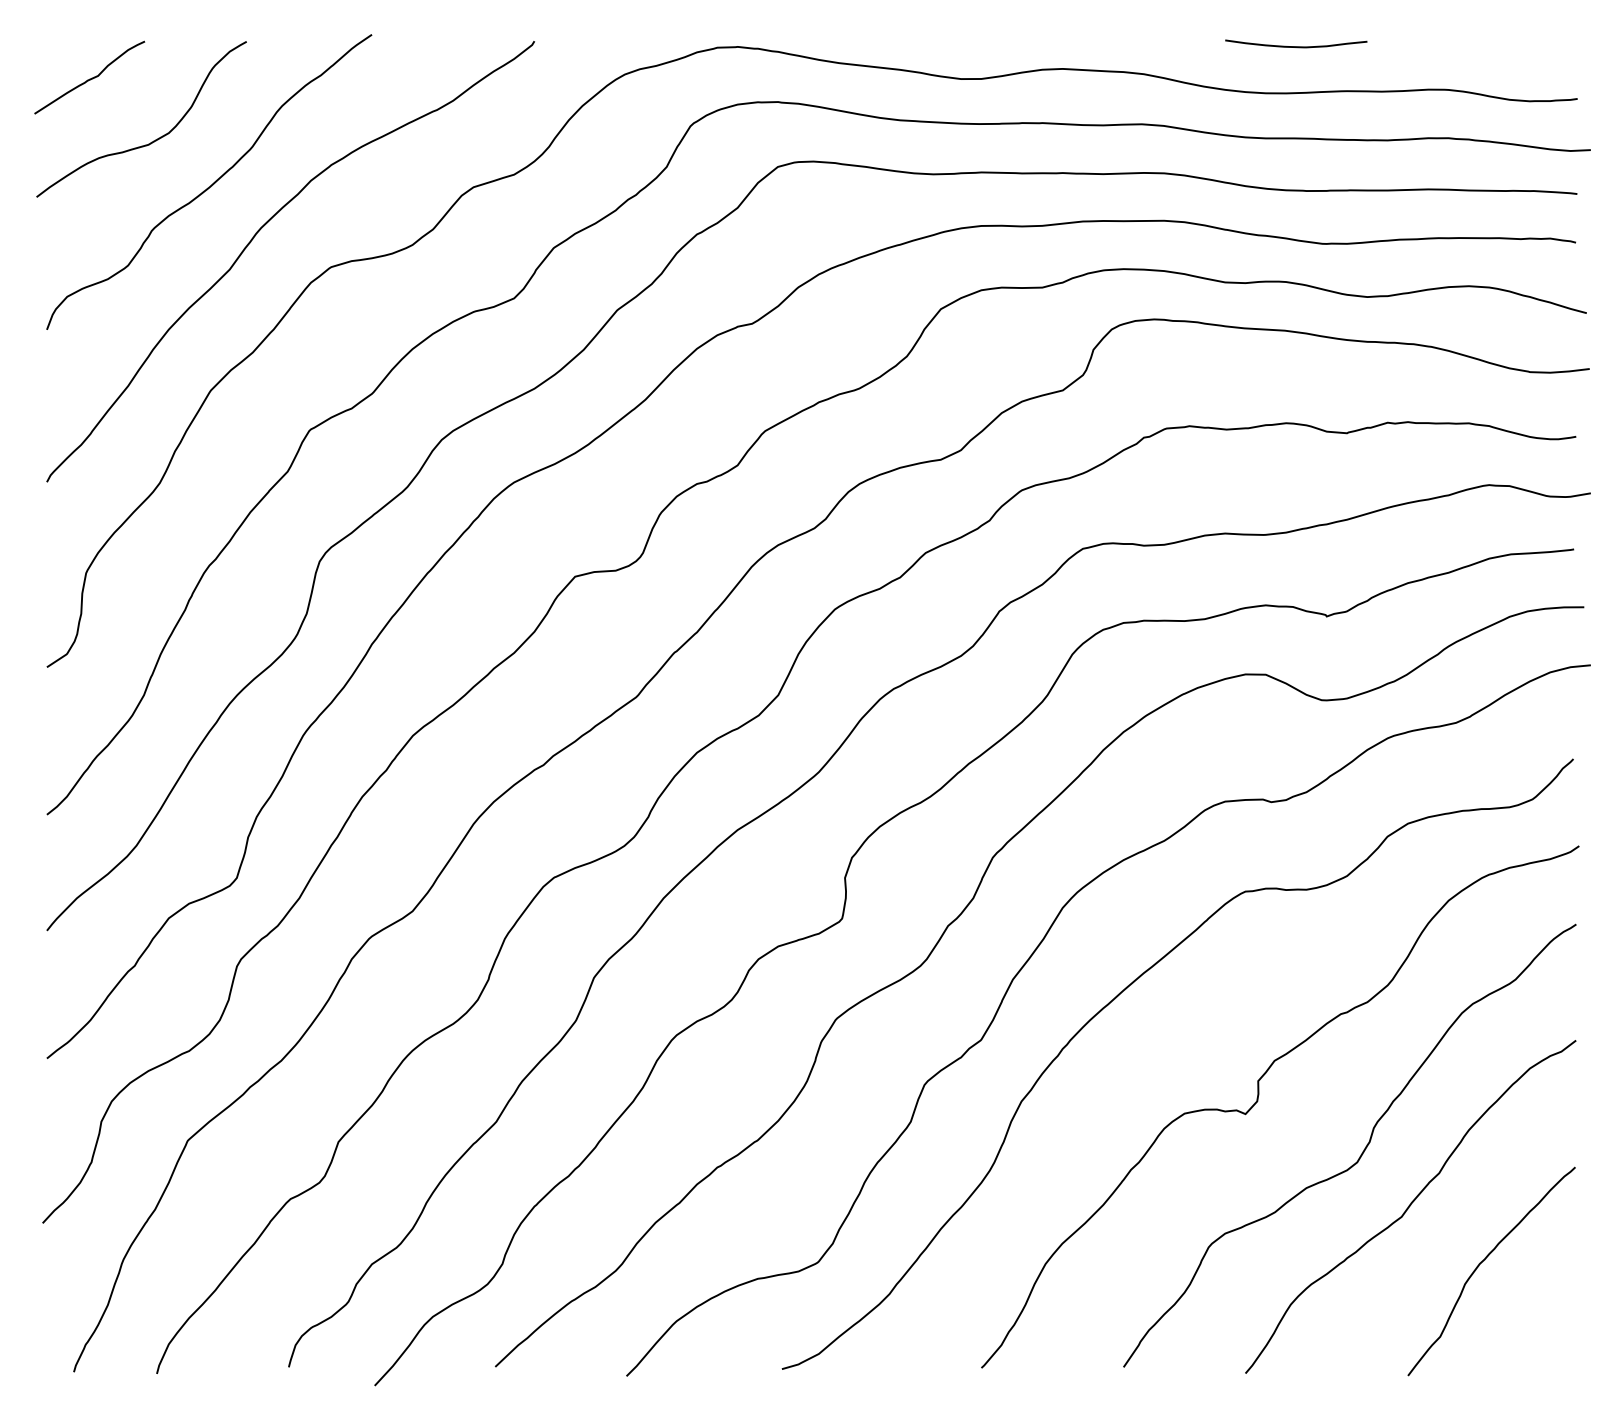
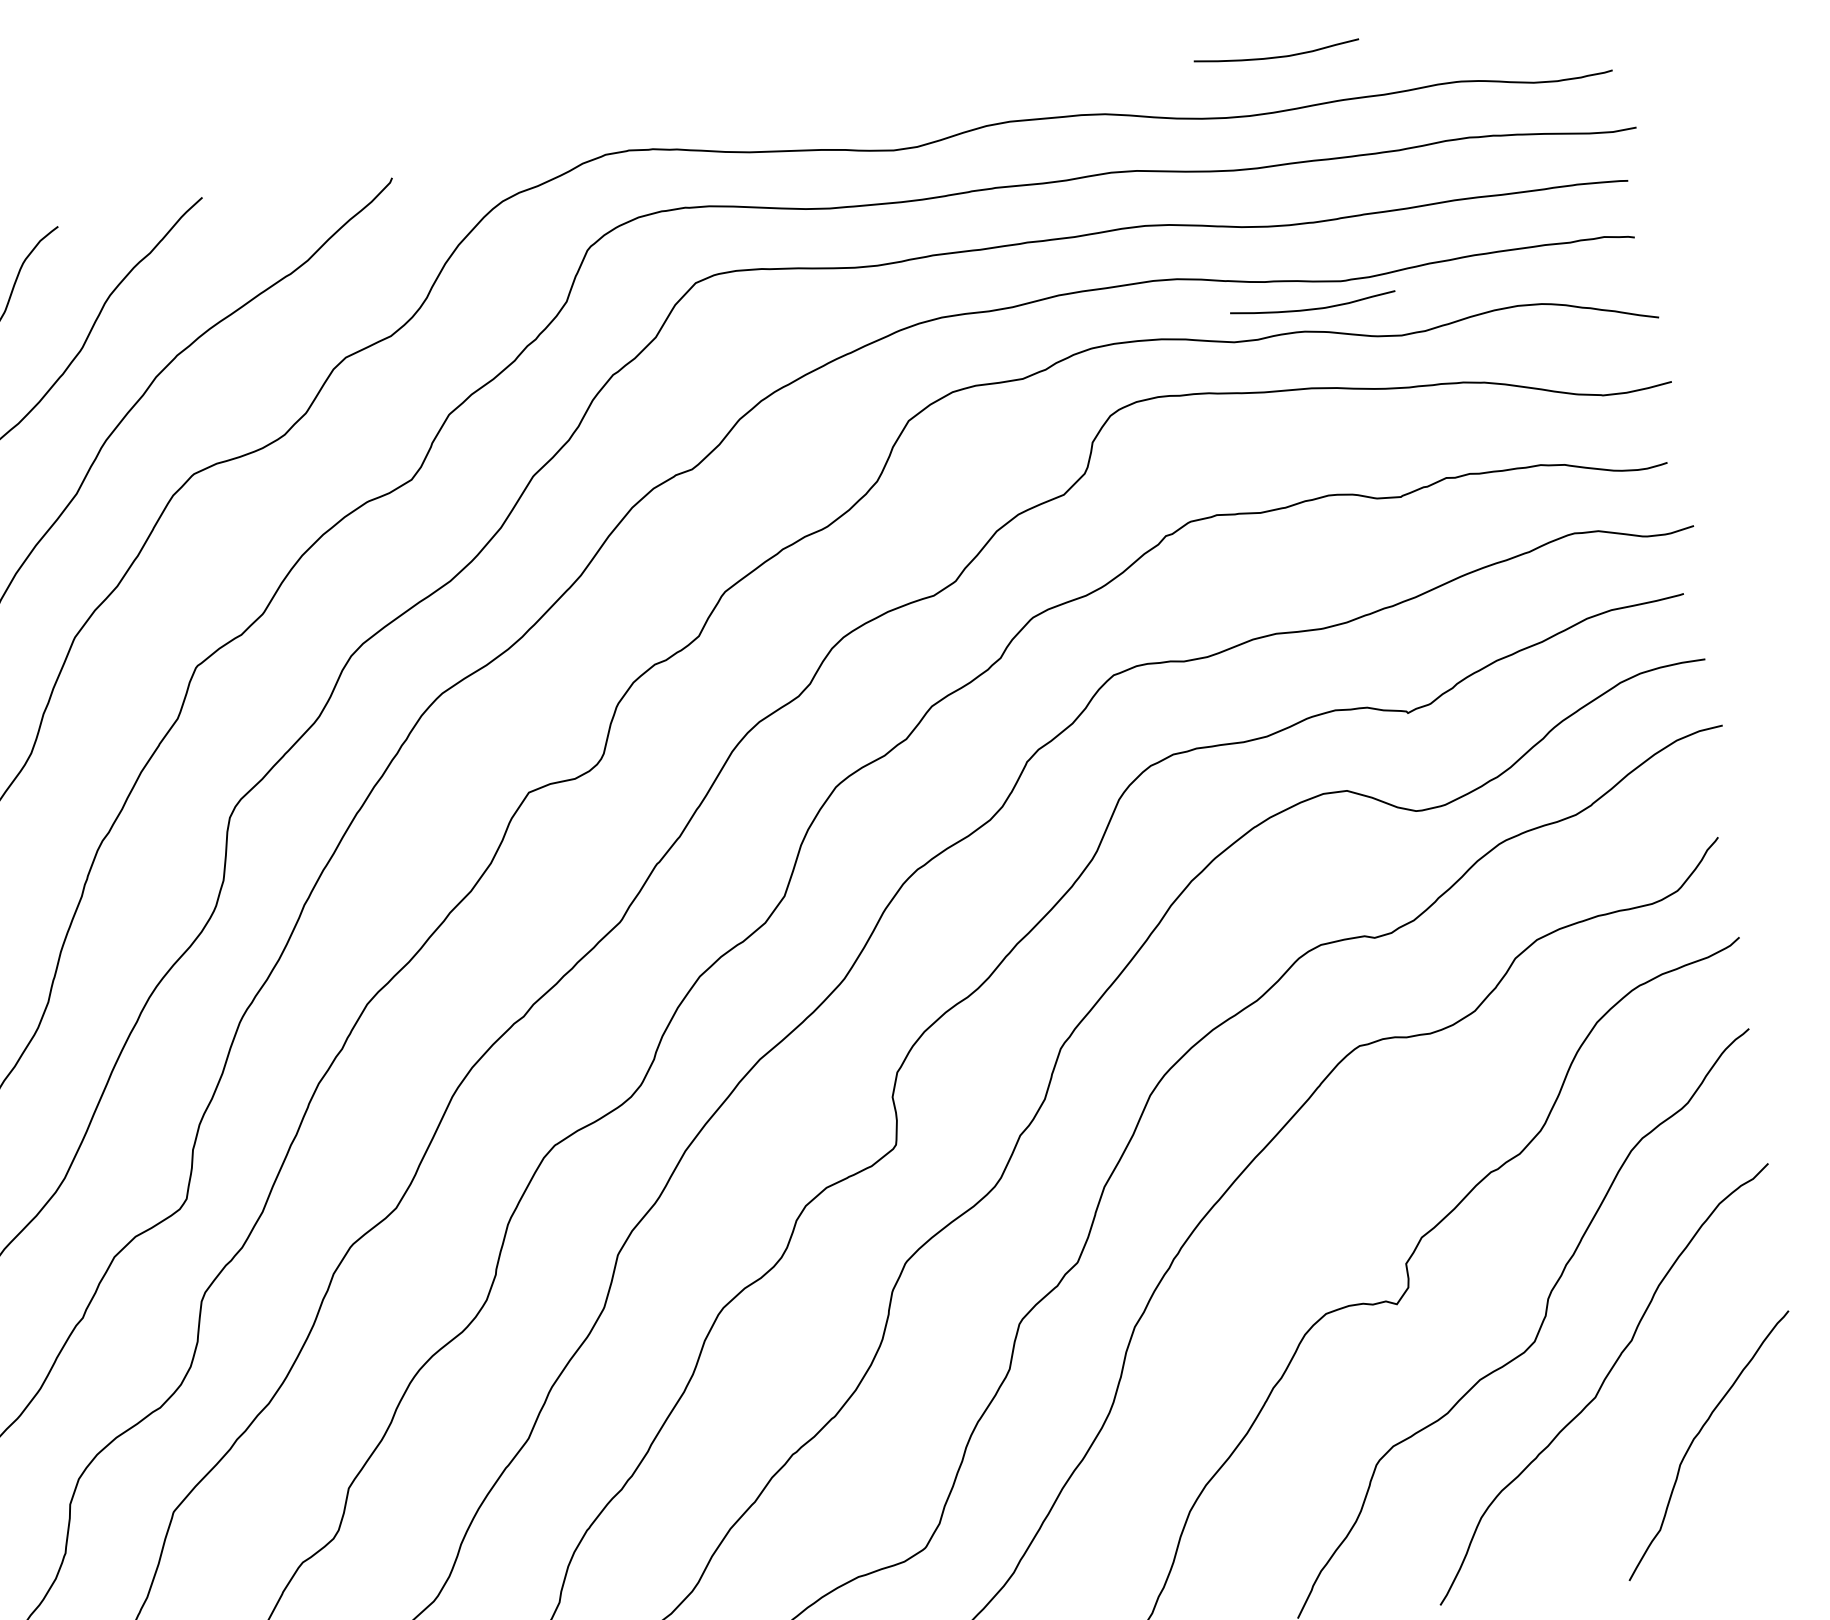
curve: (1296, 263) -> (1313, 308), added

